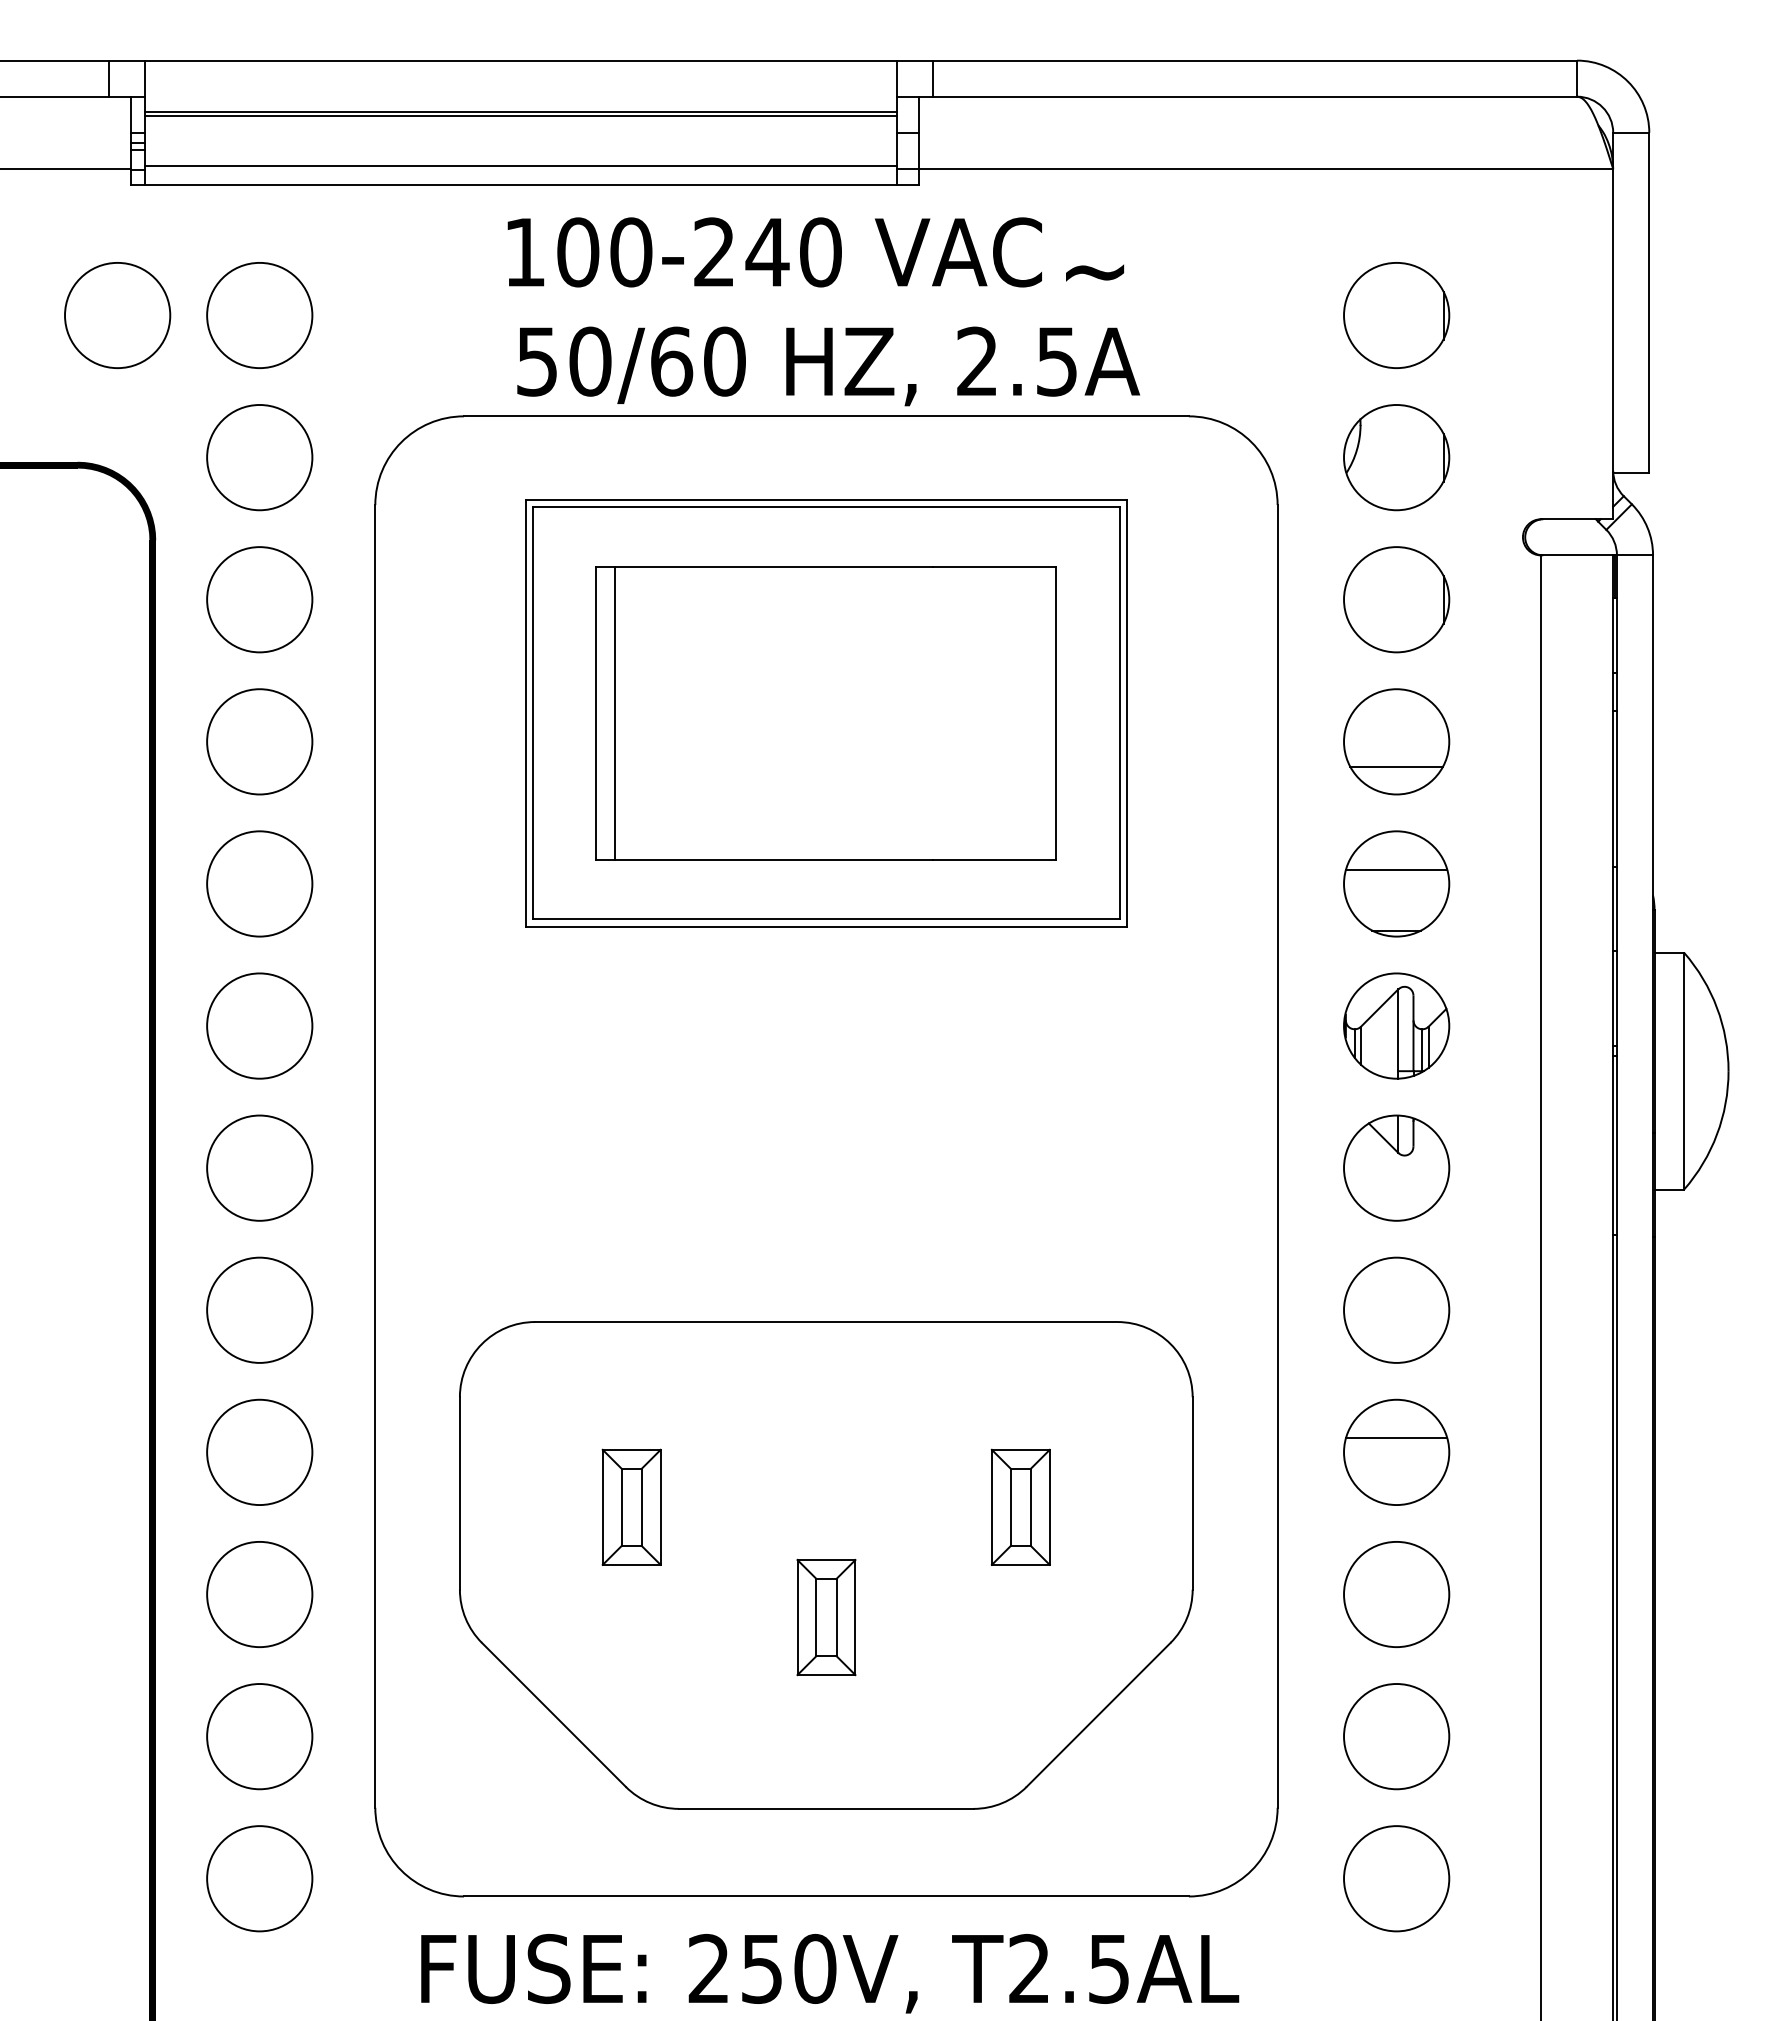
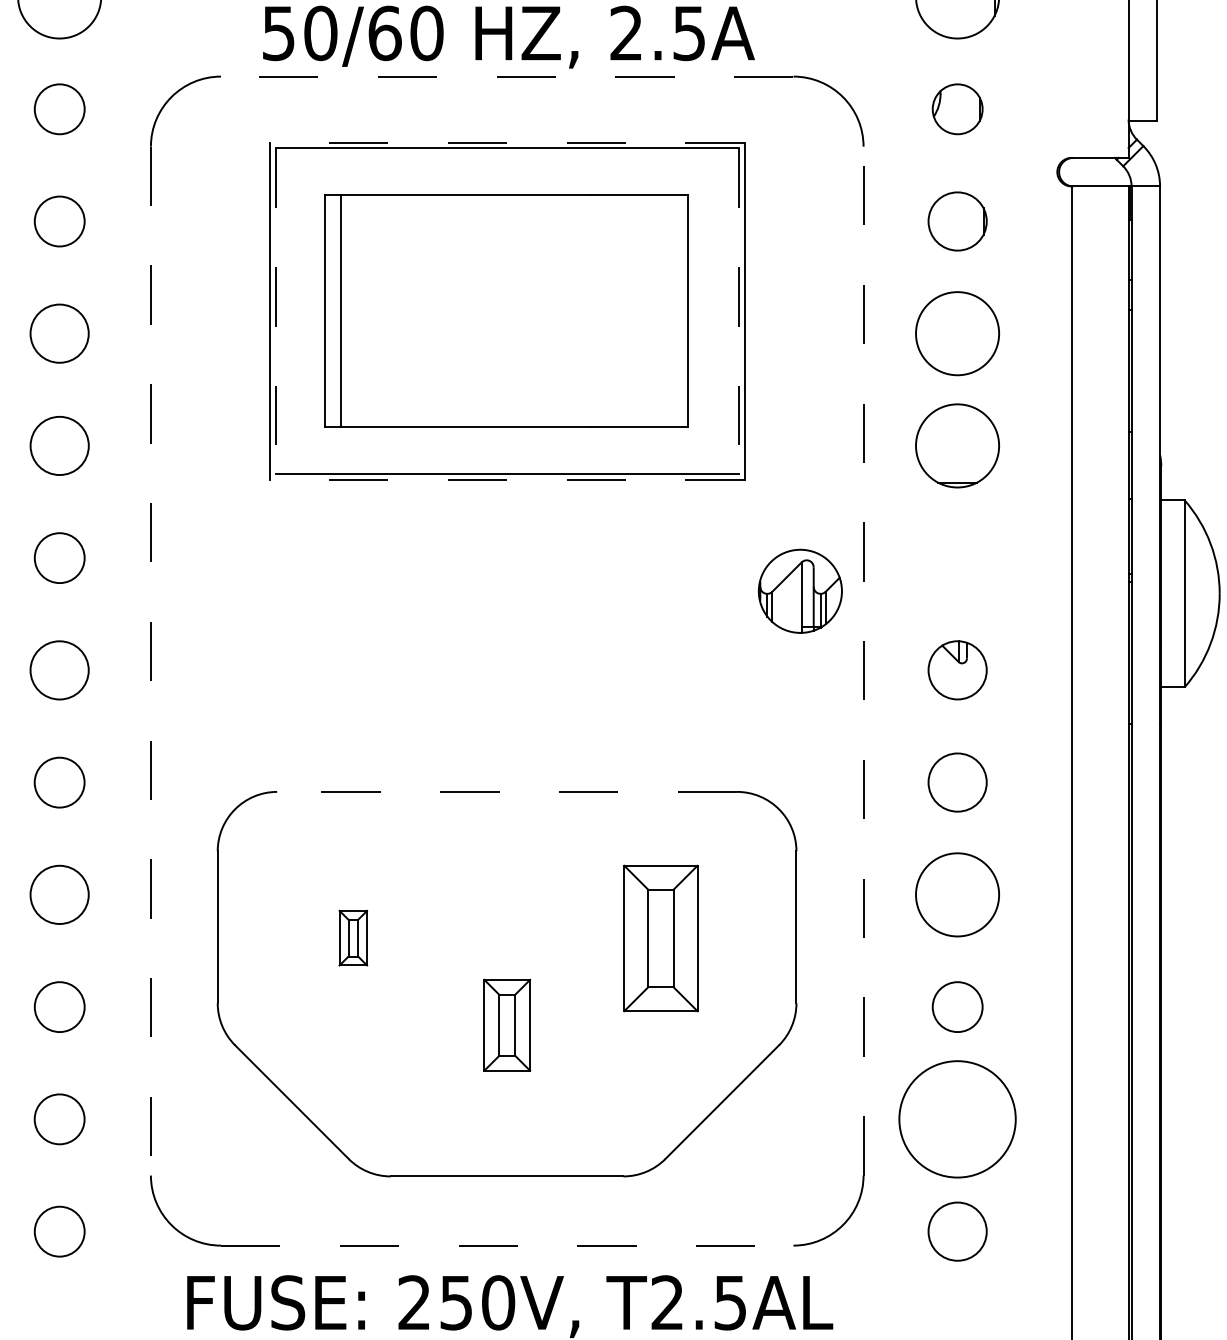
line: (825, 416) -> (506, 76), solid -> dashed
circle: (259, 457) -> (59, 109), size x0.6
part: (1396, 457) -> (957, 109), size x0.6
line: (826, 499) -> (507, 142), solid -> dashed
circle: (259, 599) -> (59, 221), size x0.6
part: (1396, 599) -> (957, 221), size x0.7
line: (533, 713) -> (275, 311), solid -> dashed
line: (1119, 713) -> (738, 311), solid -> dashed
circle: (259, 741) -> (59, 333), size x0.7
line: (1396, 766) -> (957, 353), removed
line: (1396, 870) -> (957, 435), removed
circle: (259, 883) -> (59, 445), size x0.7
line: (826, 926) -> (507, 479), solid -> dashed
circle: (259, 1025) -> (59, 557), size x0.6
part: (1396, 1025) -> (800, 590), moved
line: (1277, 1155) -> (863, 660), solid -> dashed
line: (375, 1156) -> (151, 661), solid -> dashed
circle: (259, 1167) -> (59, 669), size x0.7
part: (1396, 1167) -> (957, 669), size x0.7
circle: (259, 1309) -> (59, 782), size x0.6
circle: (1396, 1309) -> (957, 782), size x0.7
line: (825, 1322) -> (506, 792), solid -> dashed
line: (1396, 1438) -> (957, 883), removed
circle: (259, 1452) -> (59, 894), size x0.7
part: (631, 1506) -> (353, 937), size x0.6
part: (1020, 1506) -> (660, 937), size x1.6
circle: (259, 1594) -> (59, 1007), size x0.6
circle: (1396, 1594) -> (957, 1007), size x0.6
circle: (259, 1736) -> (59, 1119), size x0.6
circle: (1396, 1736) -> (957, 1119), size x1.4
circle: (259, 1878) -> (59, 1231), size x0.6
circle: (1396, 1878) -> (957, 1231), size x0.7
line: (826, 1896) -> (507, 1245), solid -> dashed

